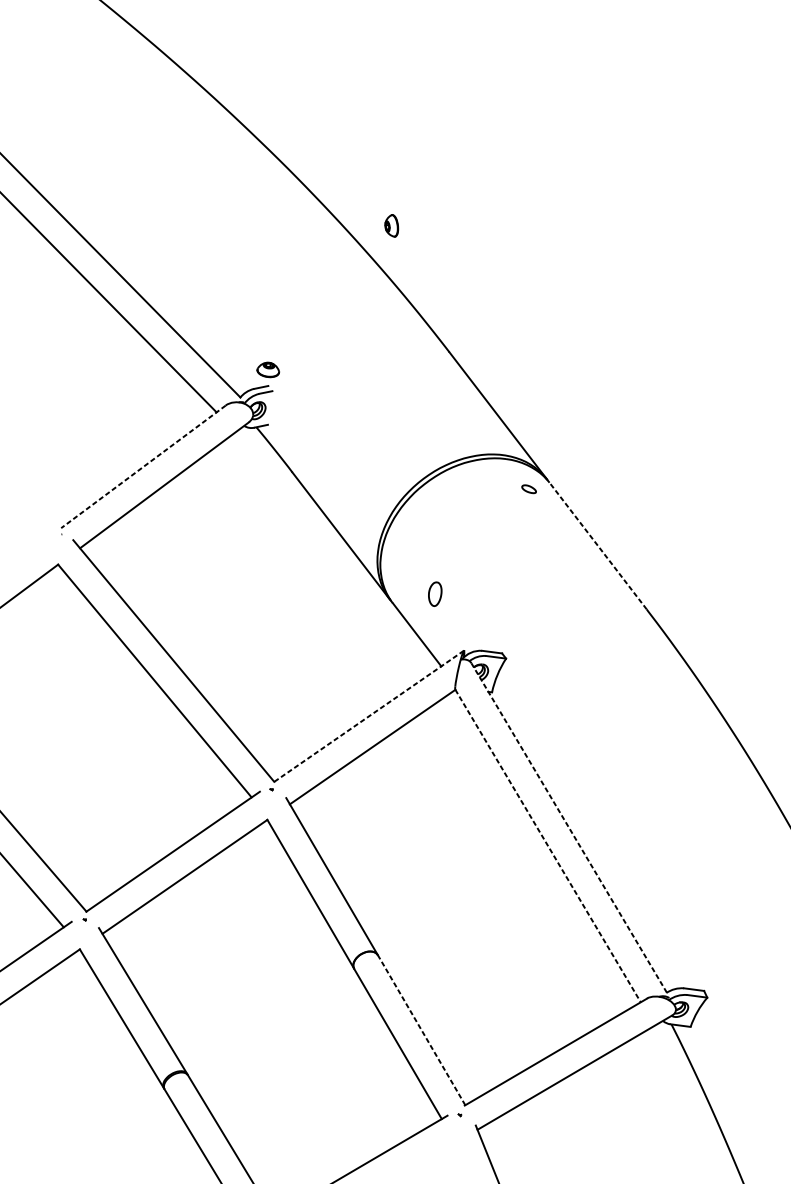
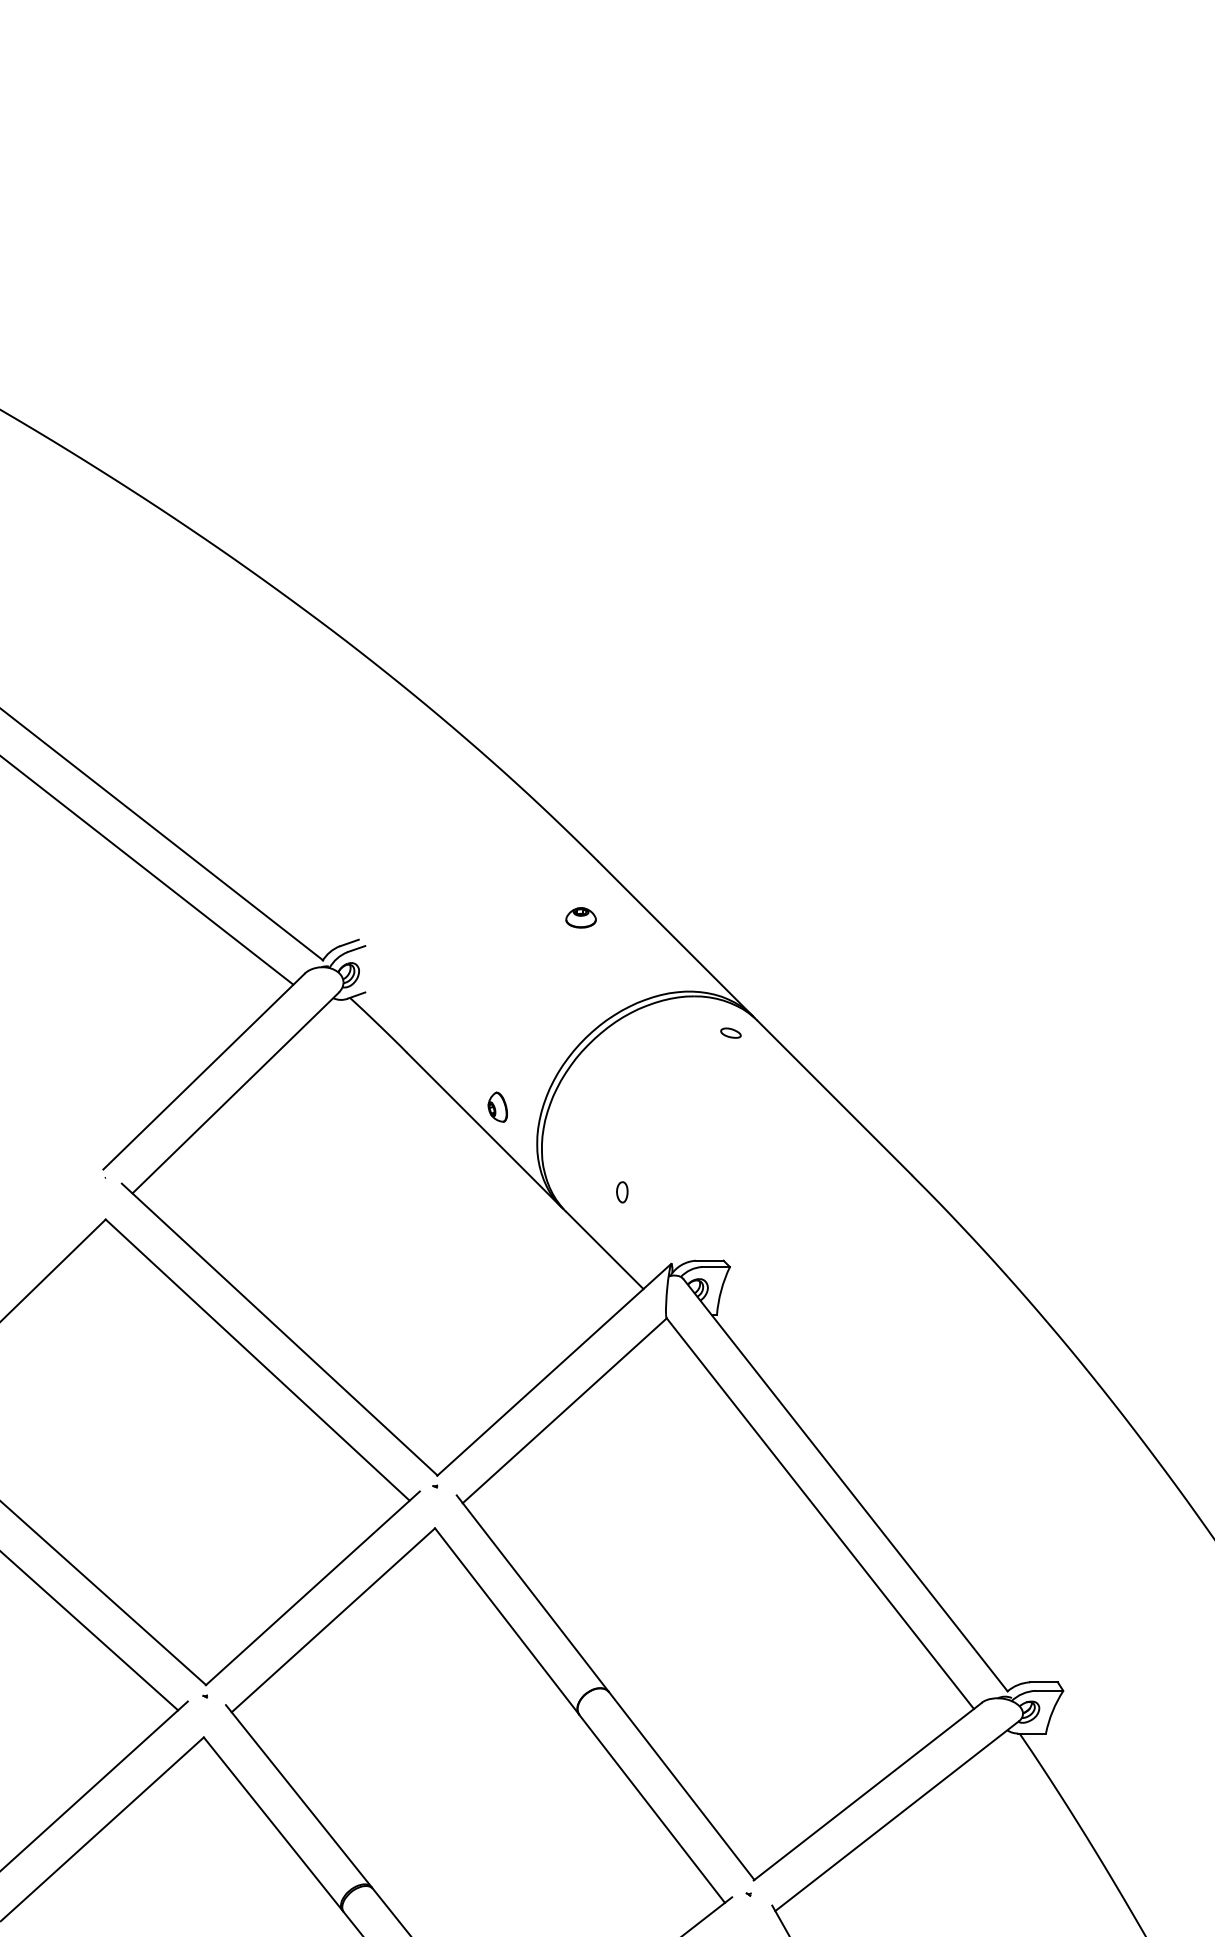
part: (391, 225) -> (497, 1106), moved
part: (268, 369) -> (580, 917), moved
line: (143, 467) -> (203, 1072), dashed -> solid
line: (598, 545) -> (834, 1097), dashed -> solid
part: (435, 594) -> (622, 1192), size x0.62
line: (369, 716) -> (554, 1369), dashed -> solid
line: (569, 828) -> (845, 1485), dashed -> solid
line: (548, 845) -> (820, 1513), dashed -> solid
line: (421, 1029) -> (681, 1785), dashed -> solid

